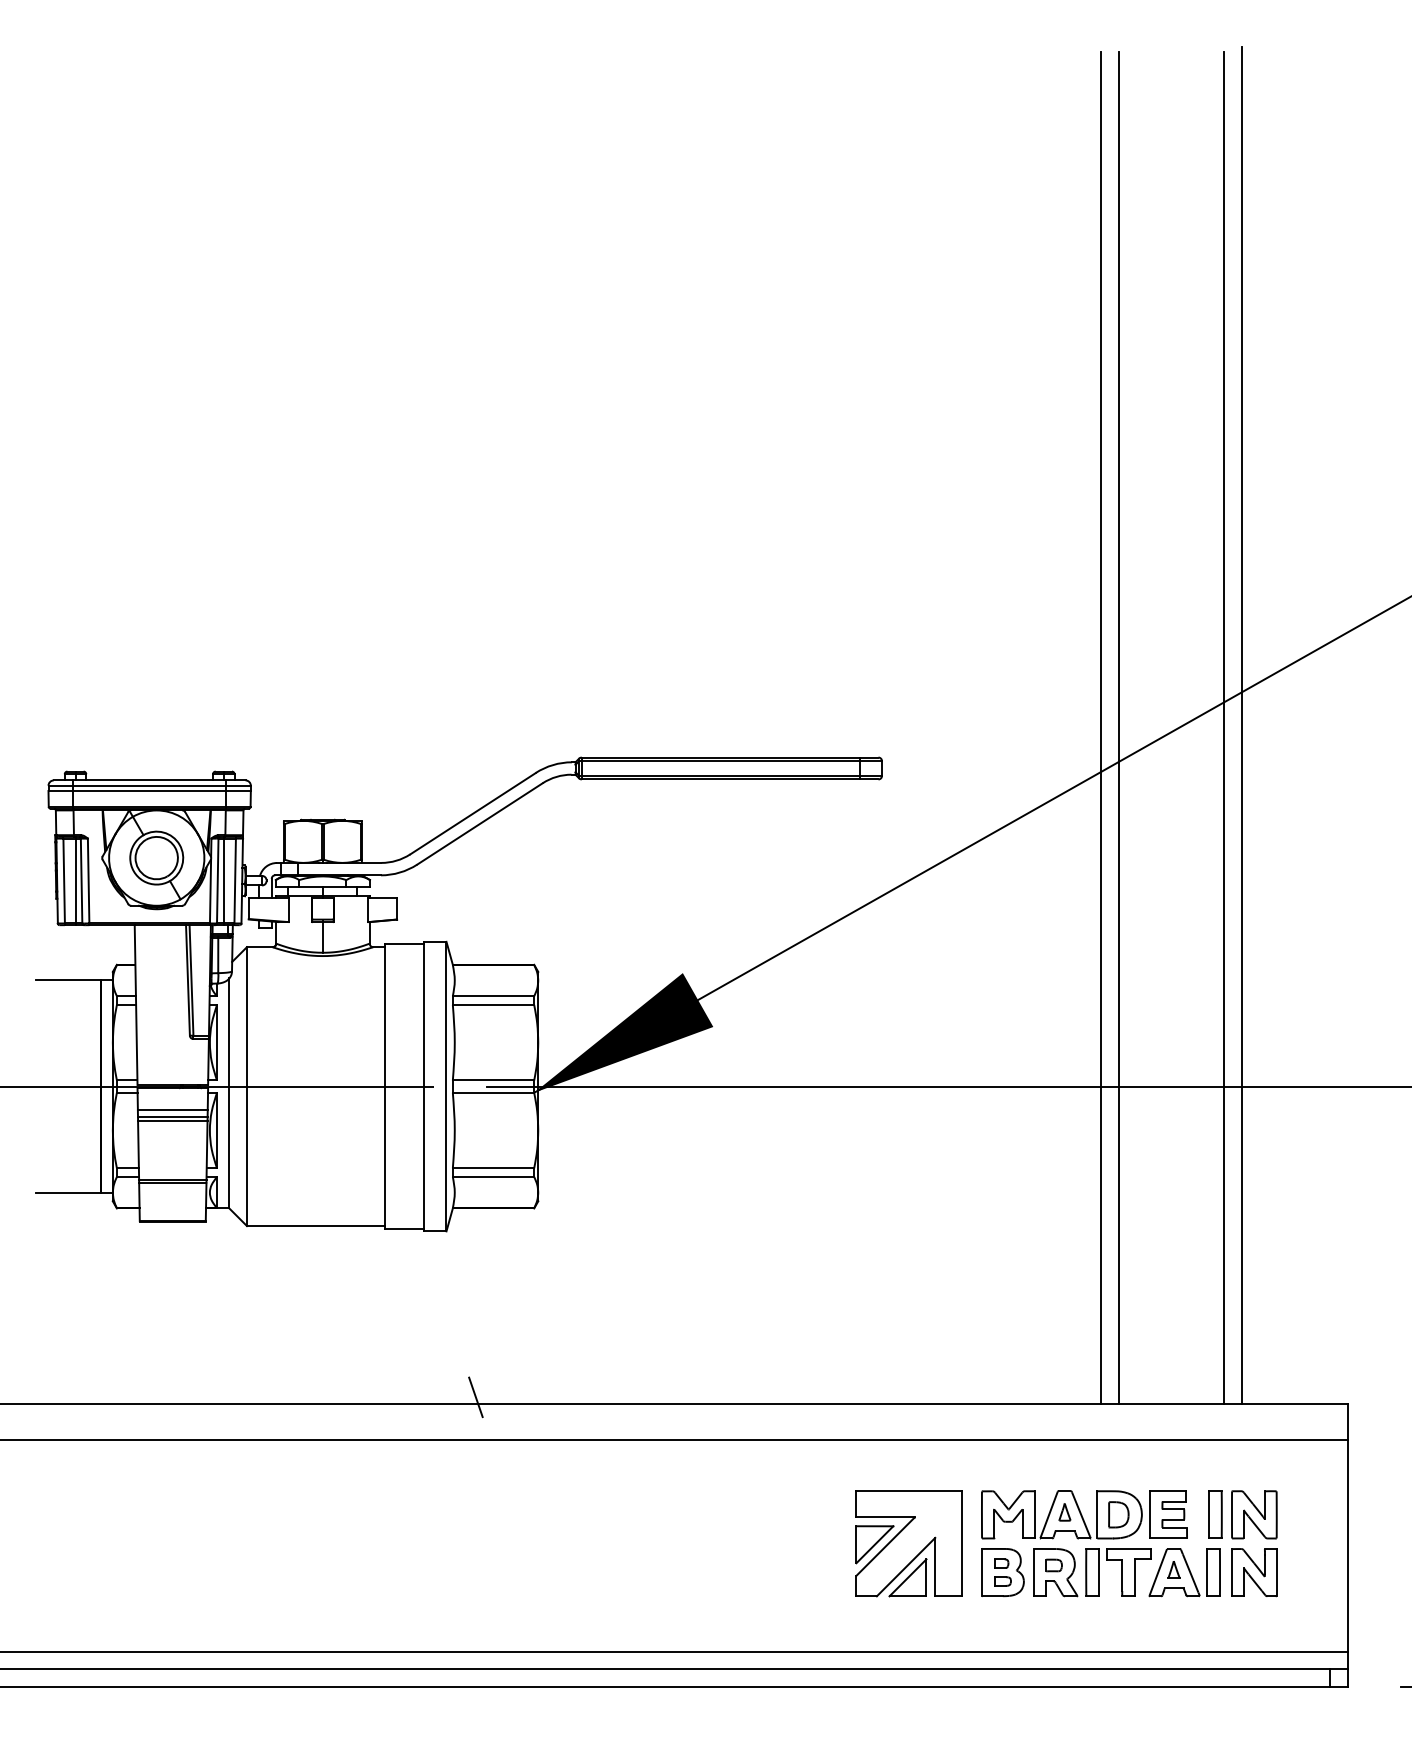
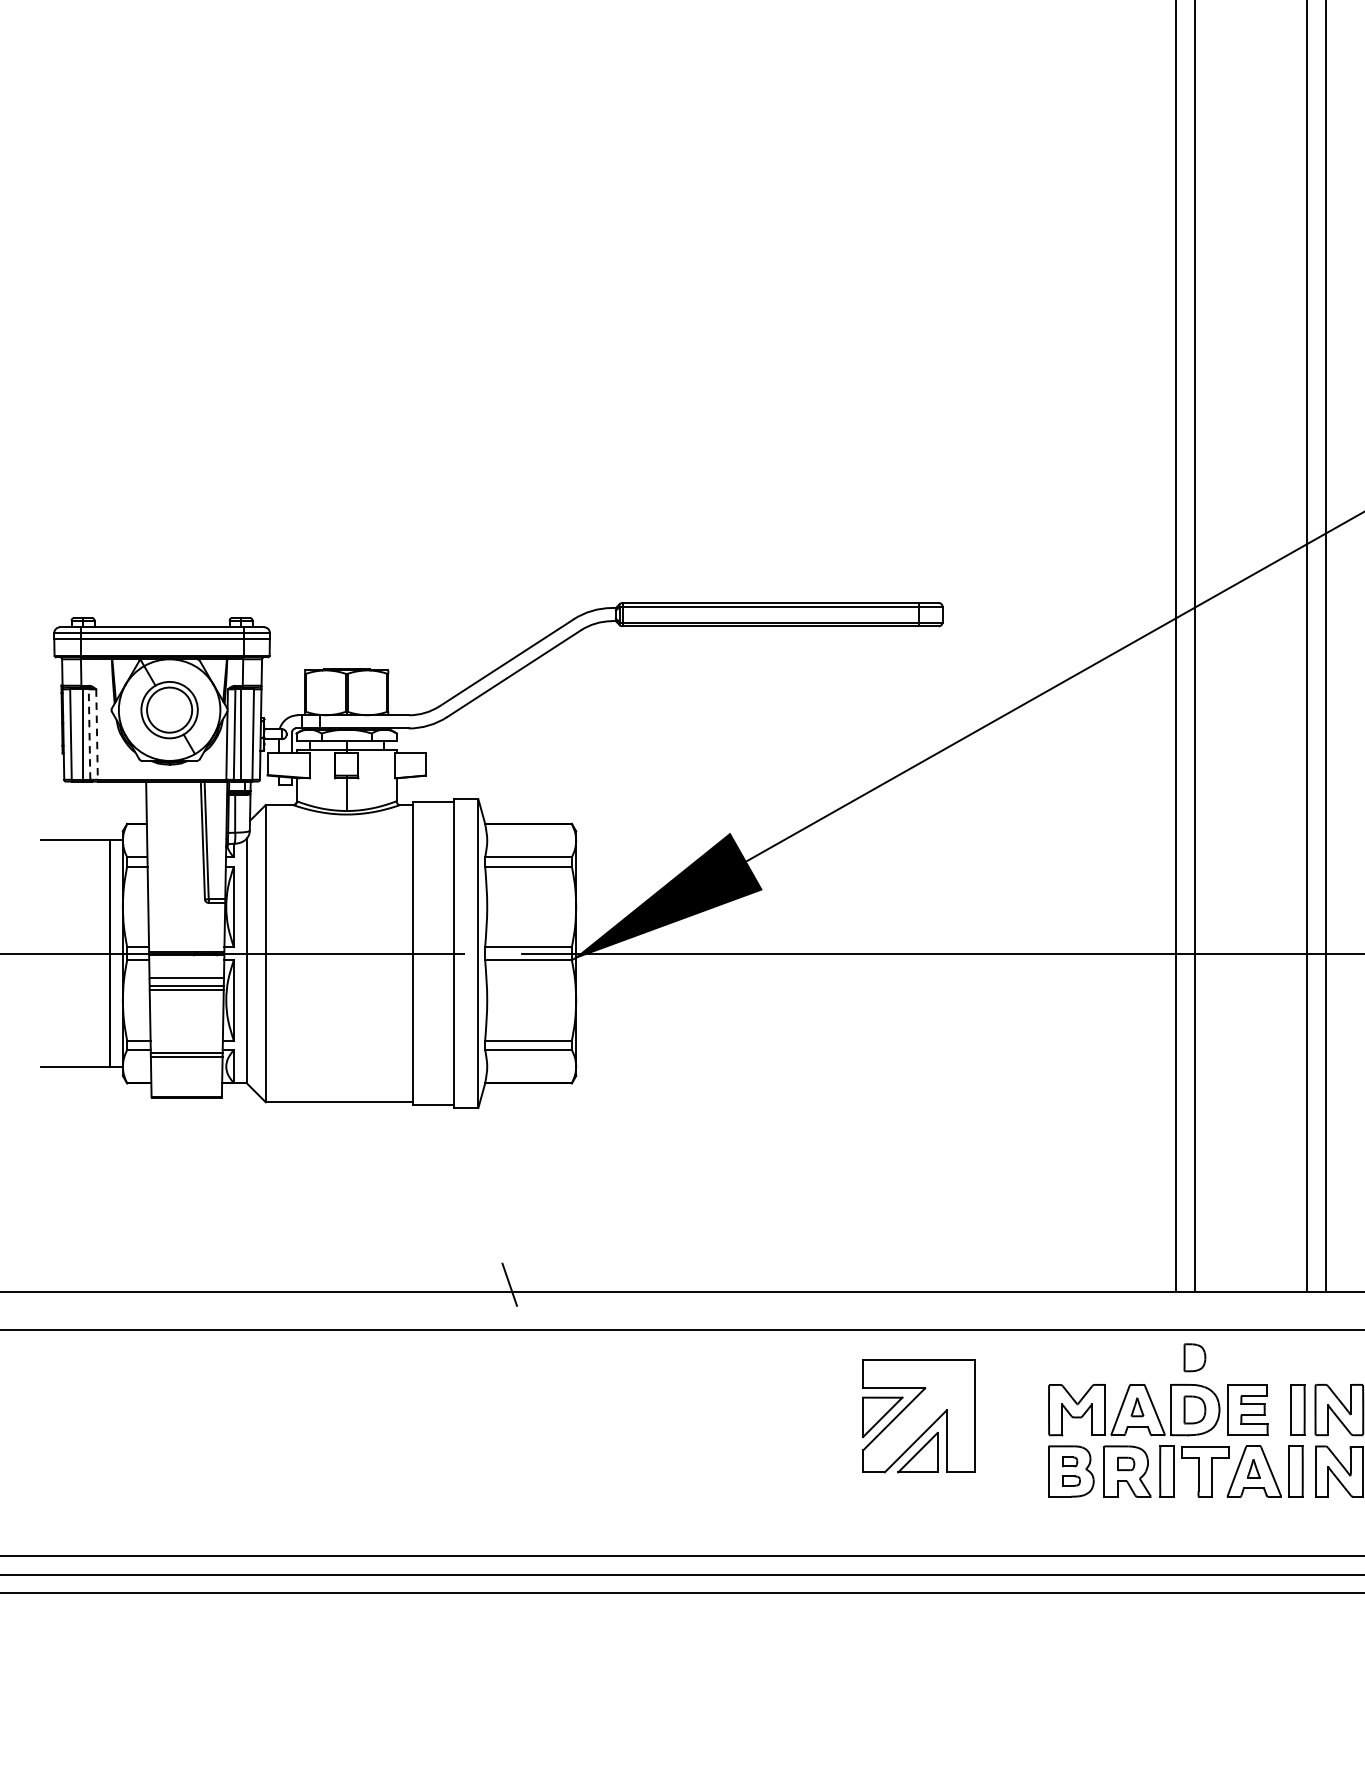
line: (81, 880) -> (89, 733), solid -> dashed
line: (88, 881) -> (96, 735), solid -> dashed
part: (1118, 1465) -> (1194, 1357), added
part: (908, 1543) -> (918, 1416), moved

